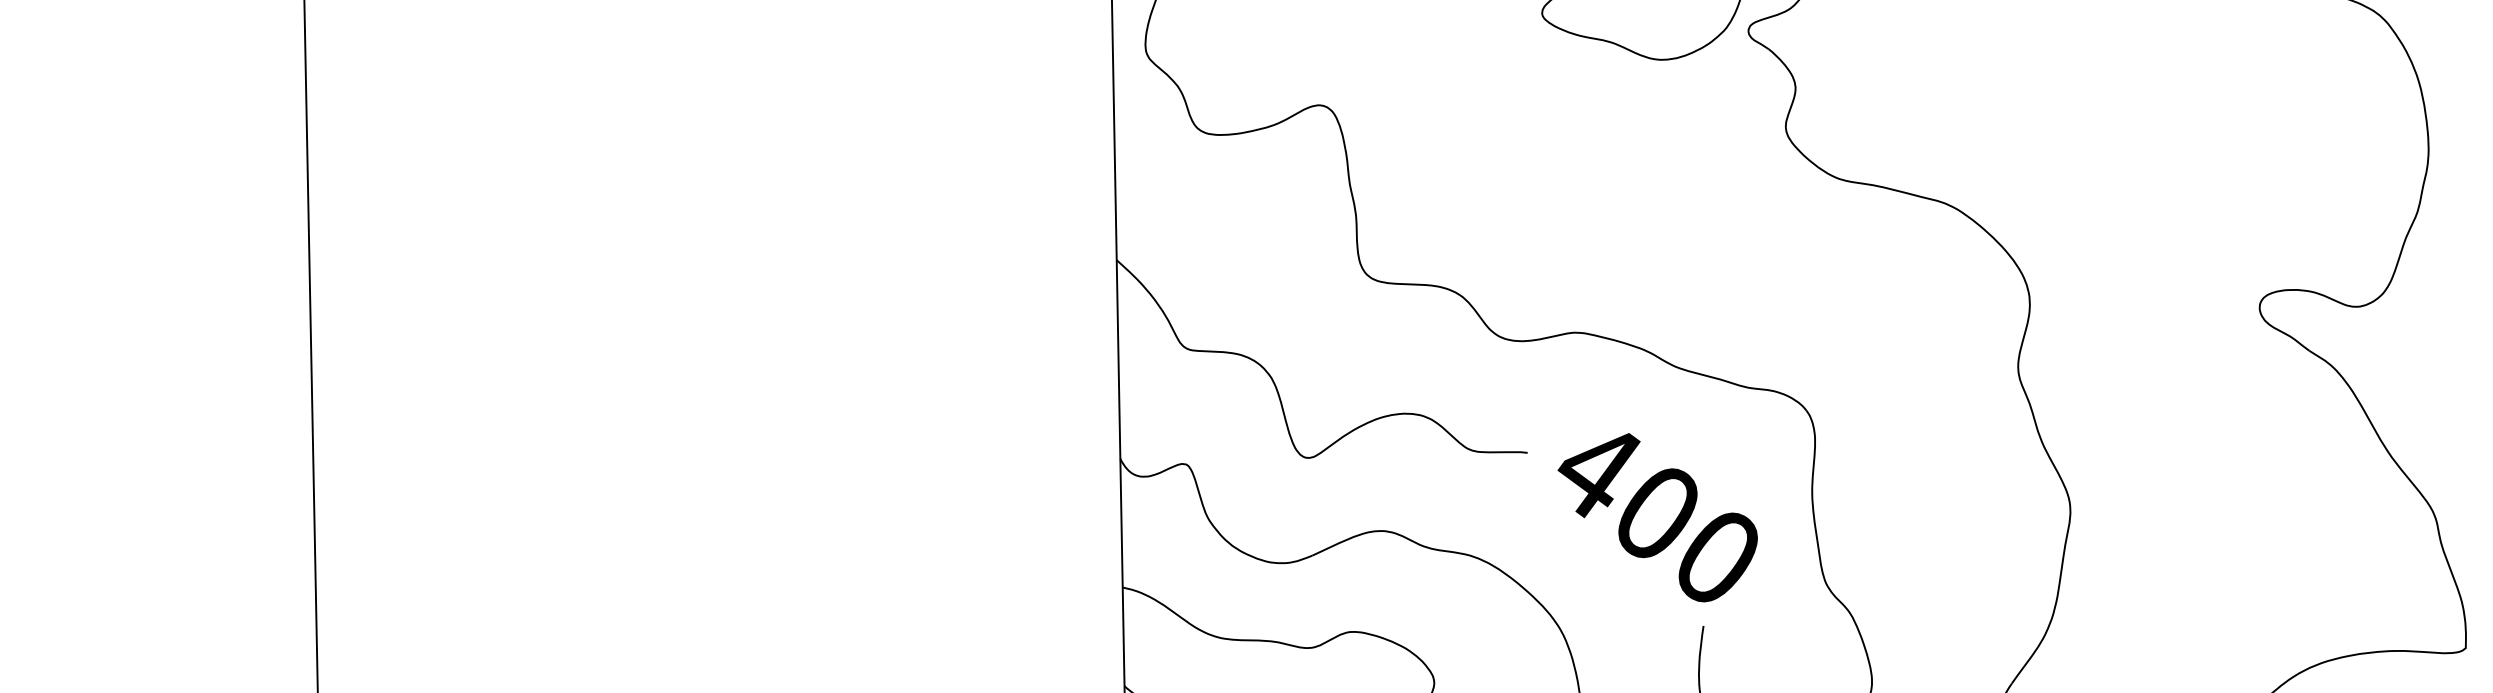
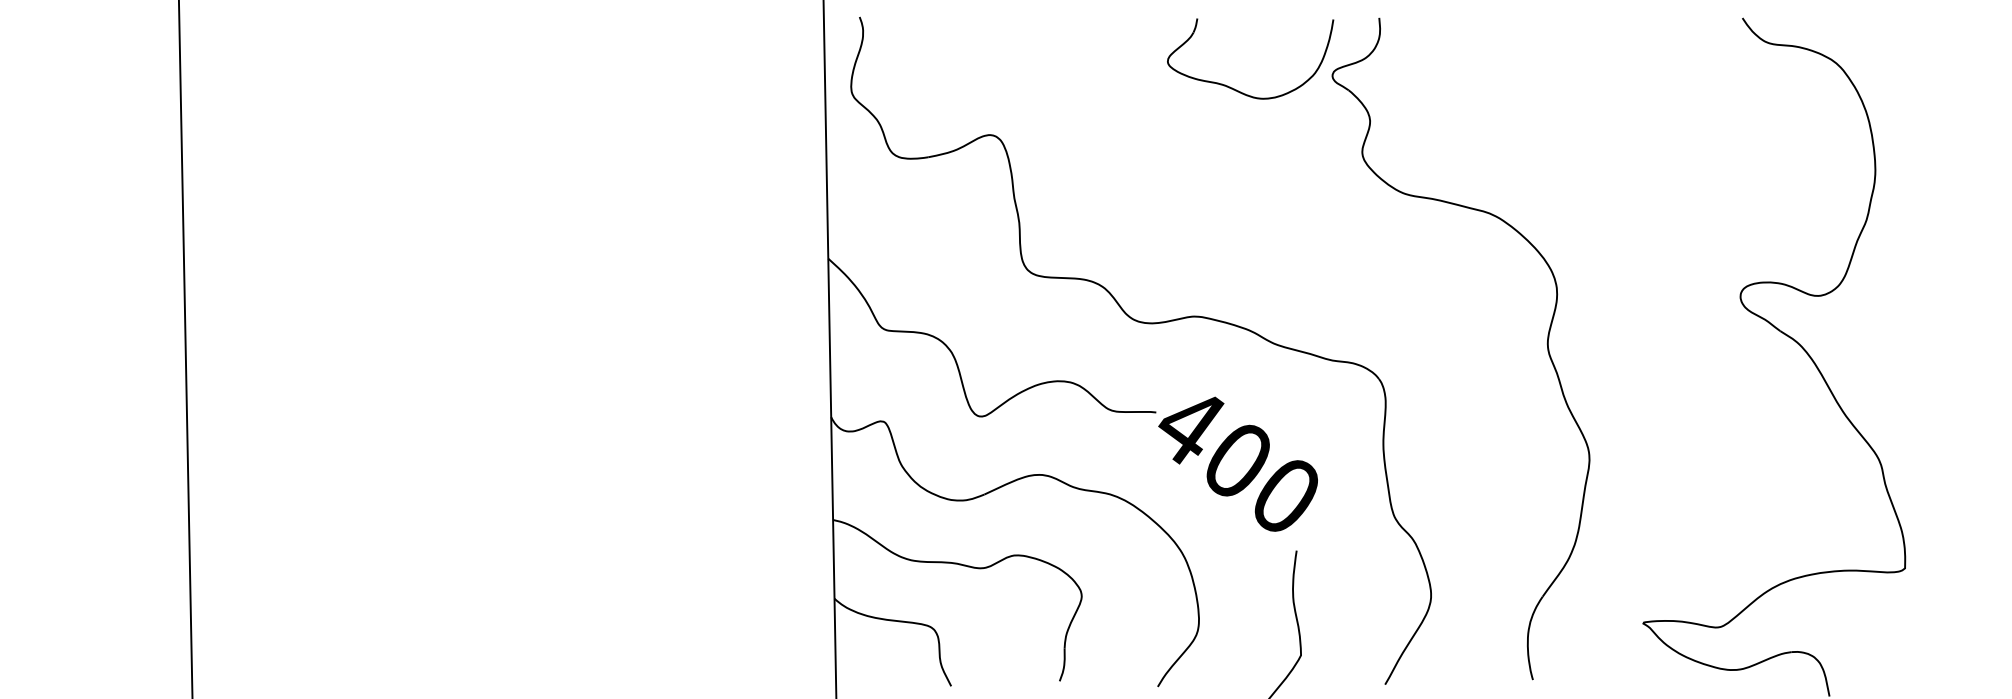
text: (1656, 516) -> (1237, 463), moved

